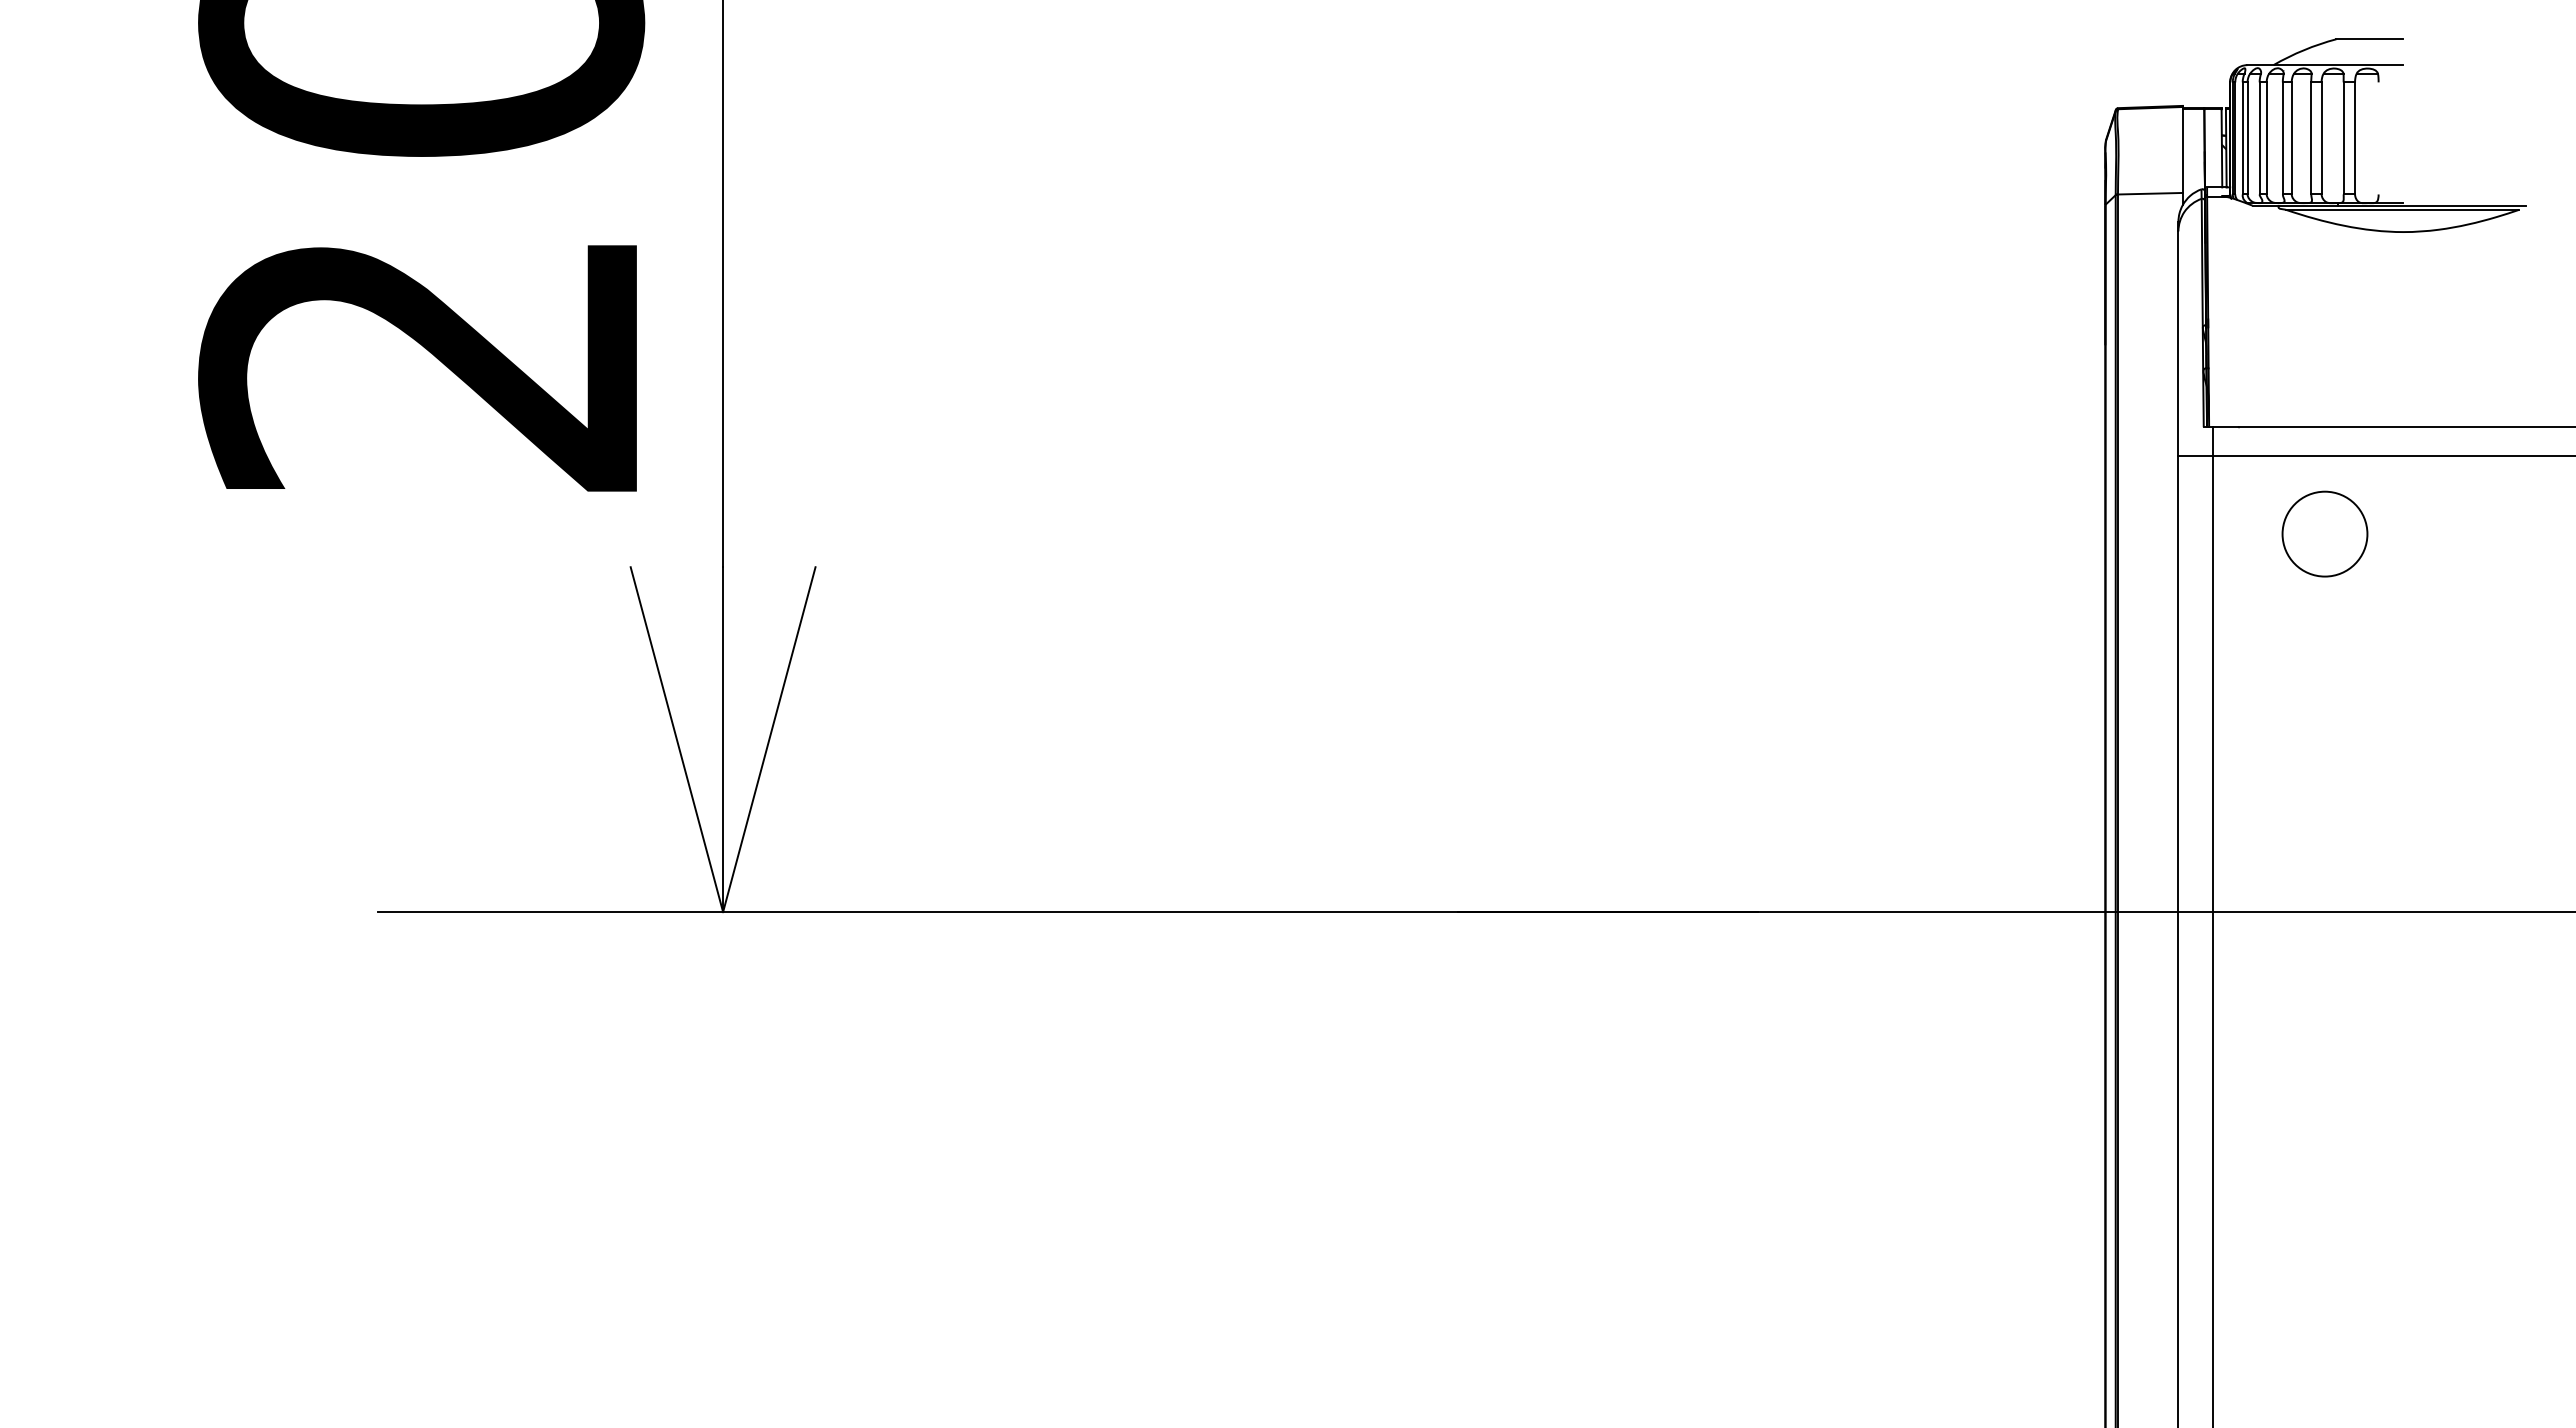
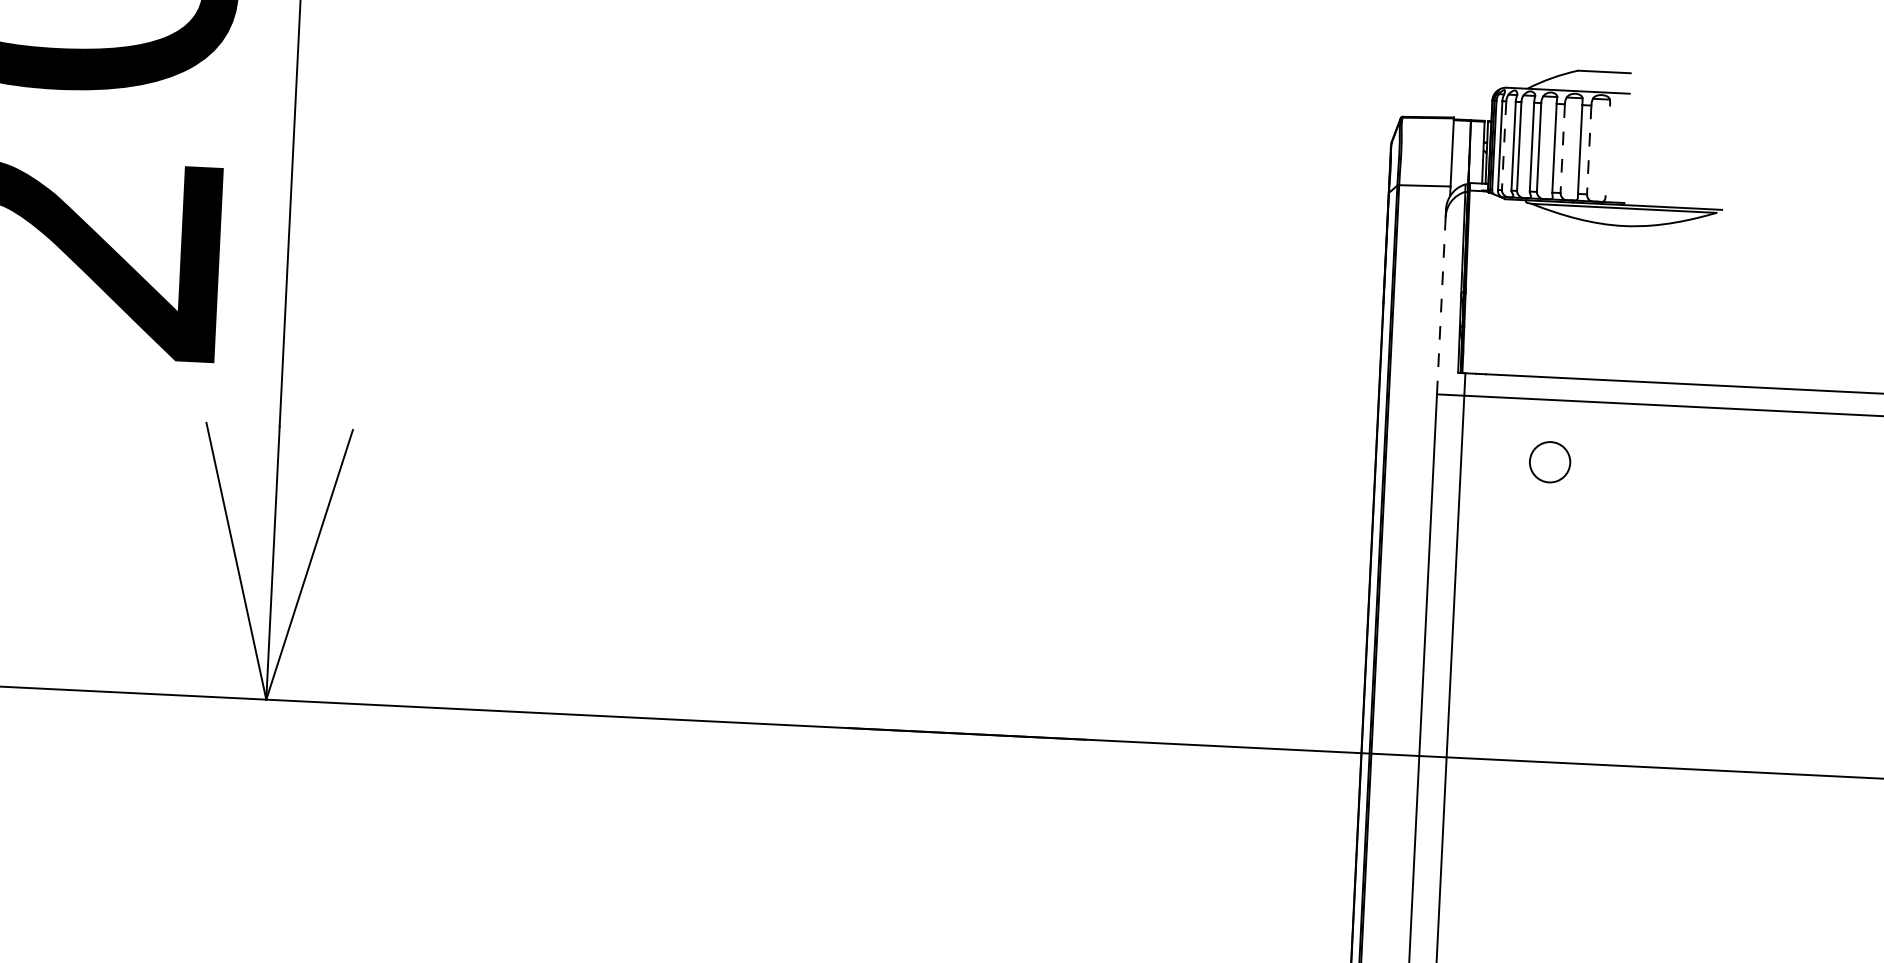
line: (2247, 138) -> (1504, 145), solid -> dashed
line: (2321, 138) -> (1562, 148), solid -> dashed
line: (2355, 138) -> (1589, 150), solid -> dashed
line: (2178, 342) -> (1441, 304), solid -> dashed
circle: (2324, 533) -> (1549, 461), size x0.6

